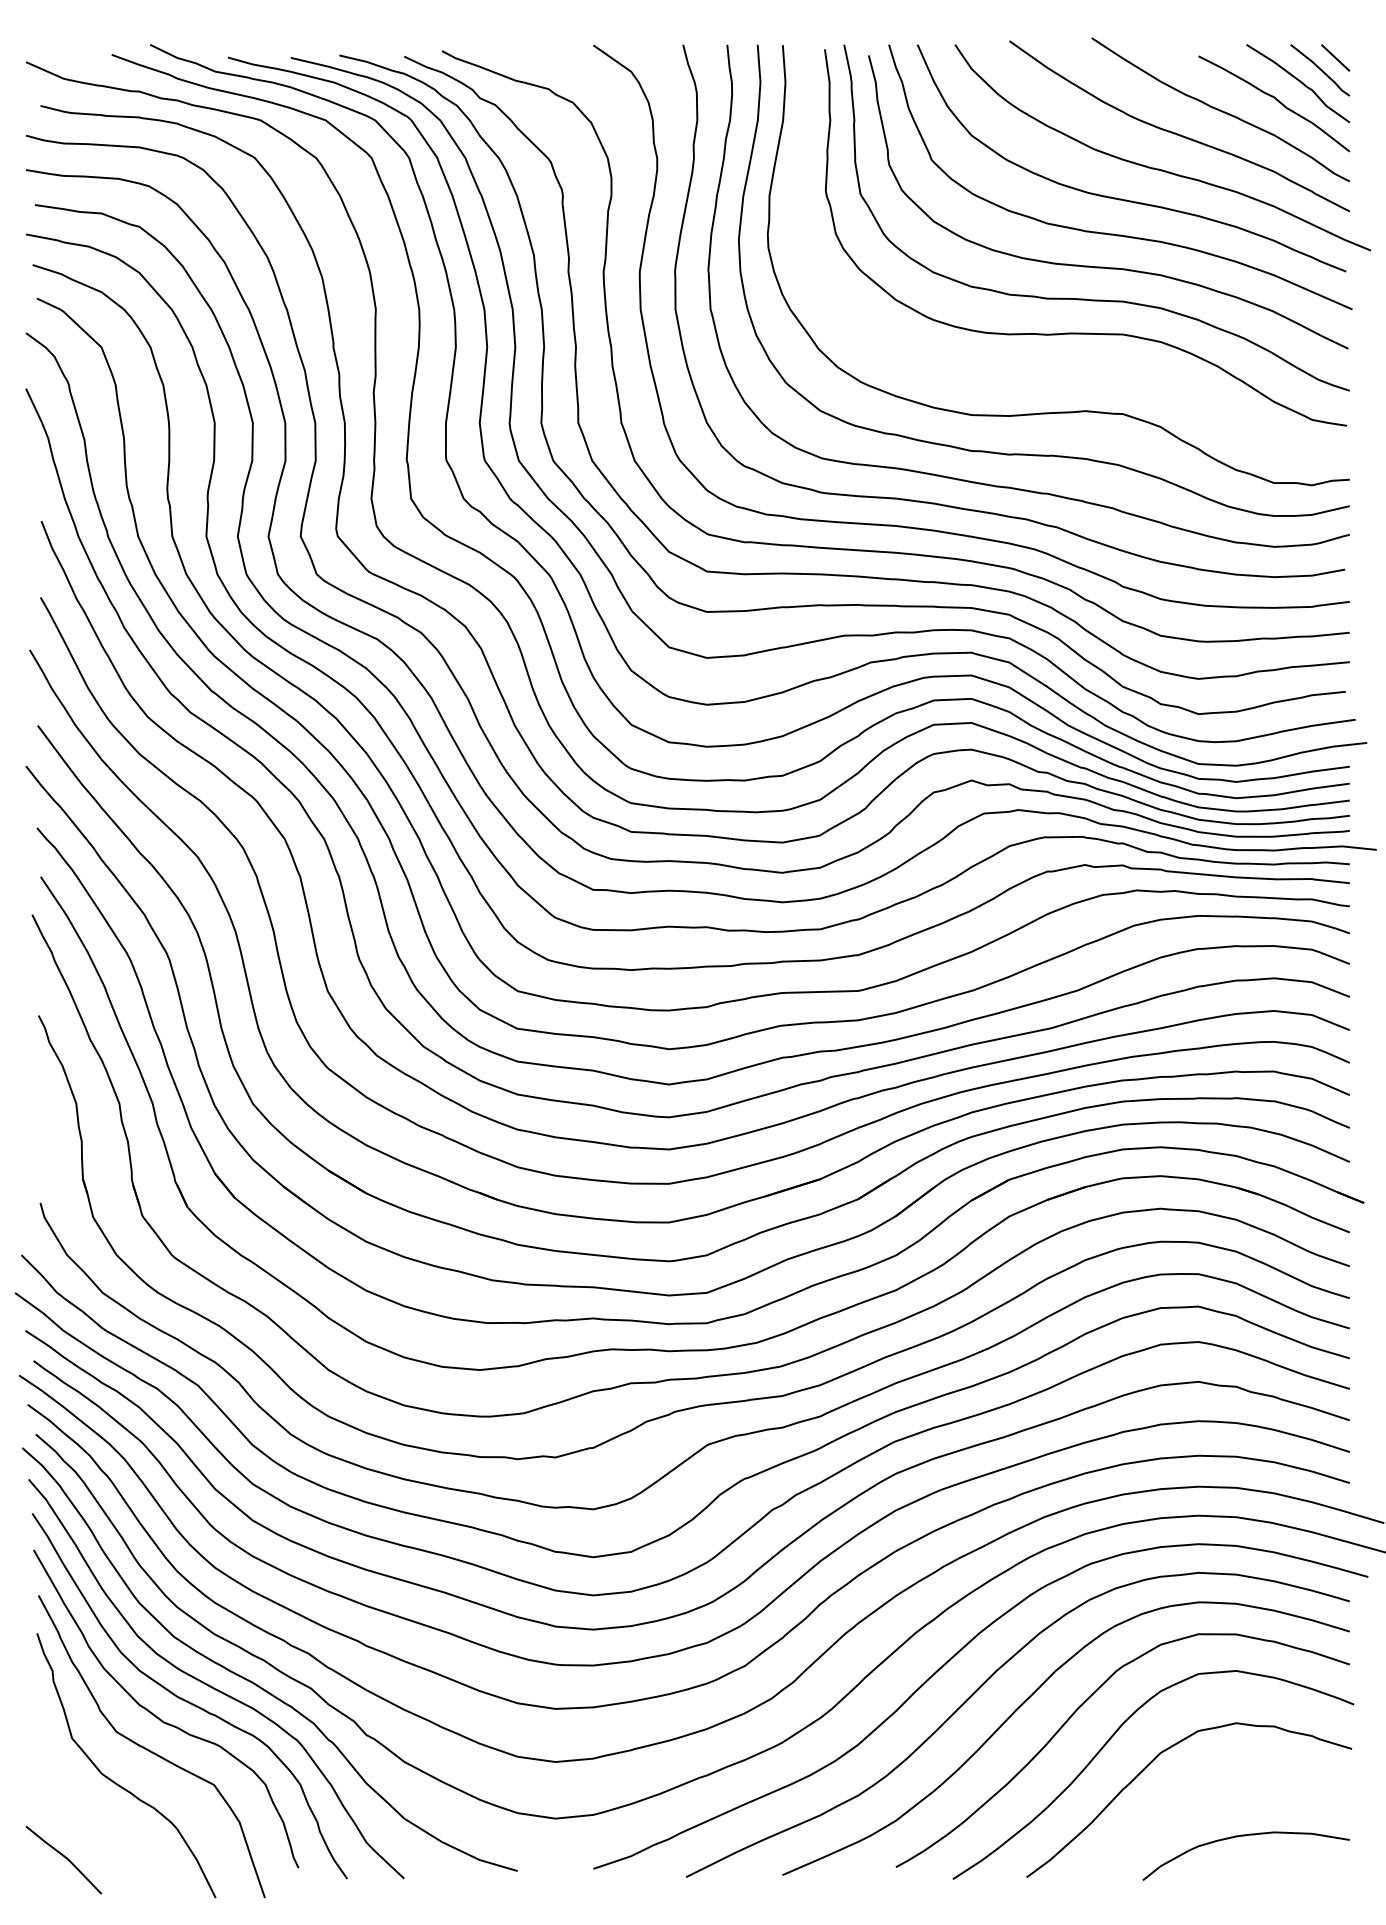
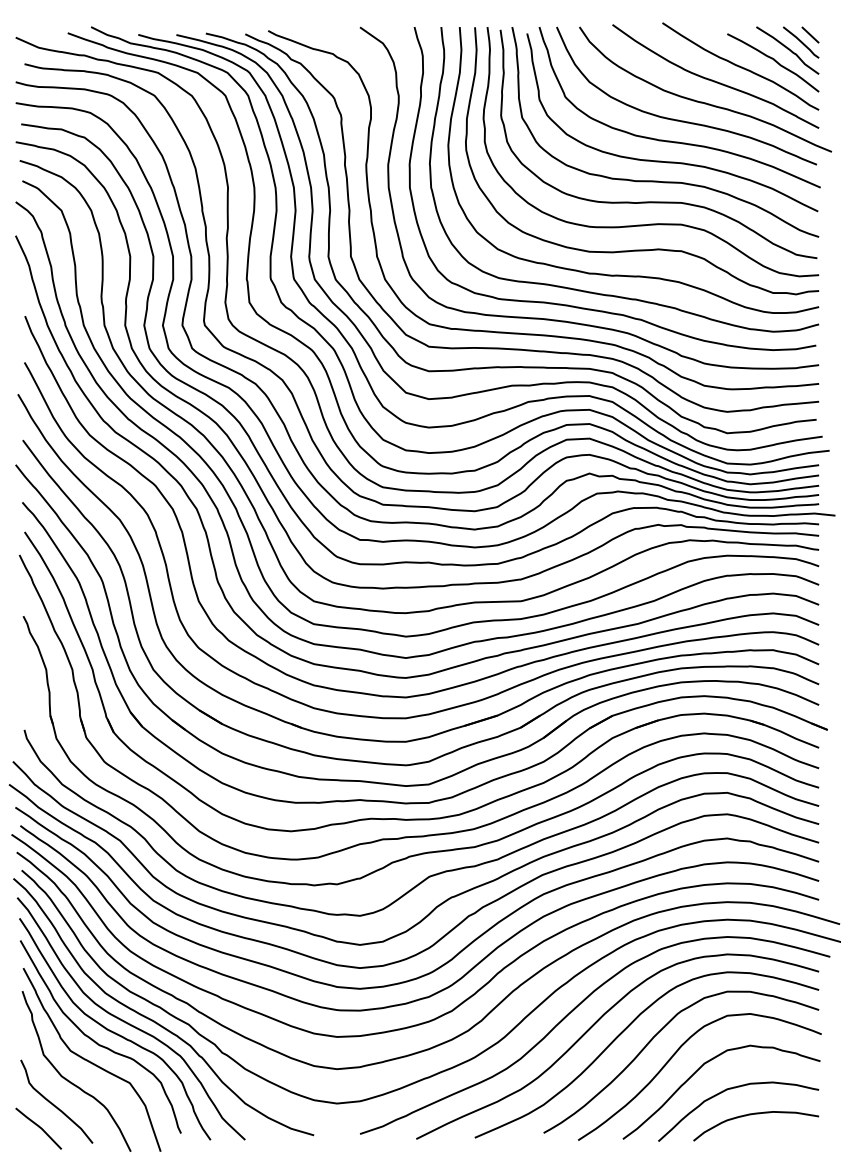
curve: (1071, 368) -> (650, 223), added
curve: (1205, 1795) -> (731, 1089), added
curve: (88, 1818) -> (53, 1103), added

